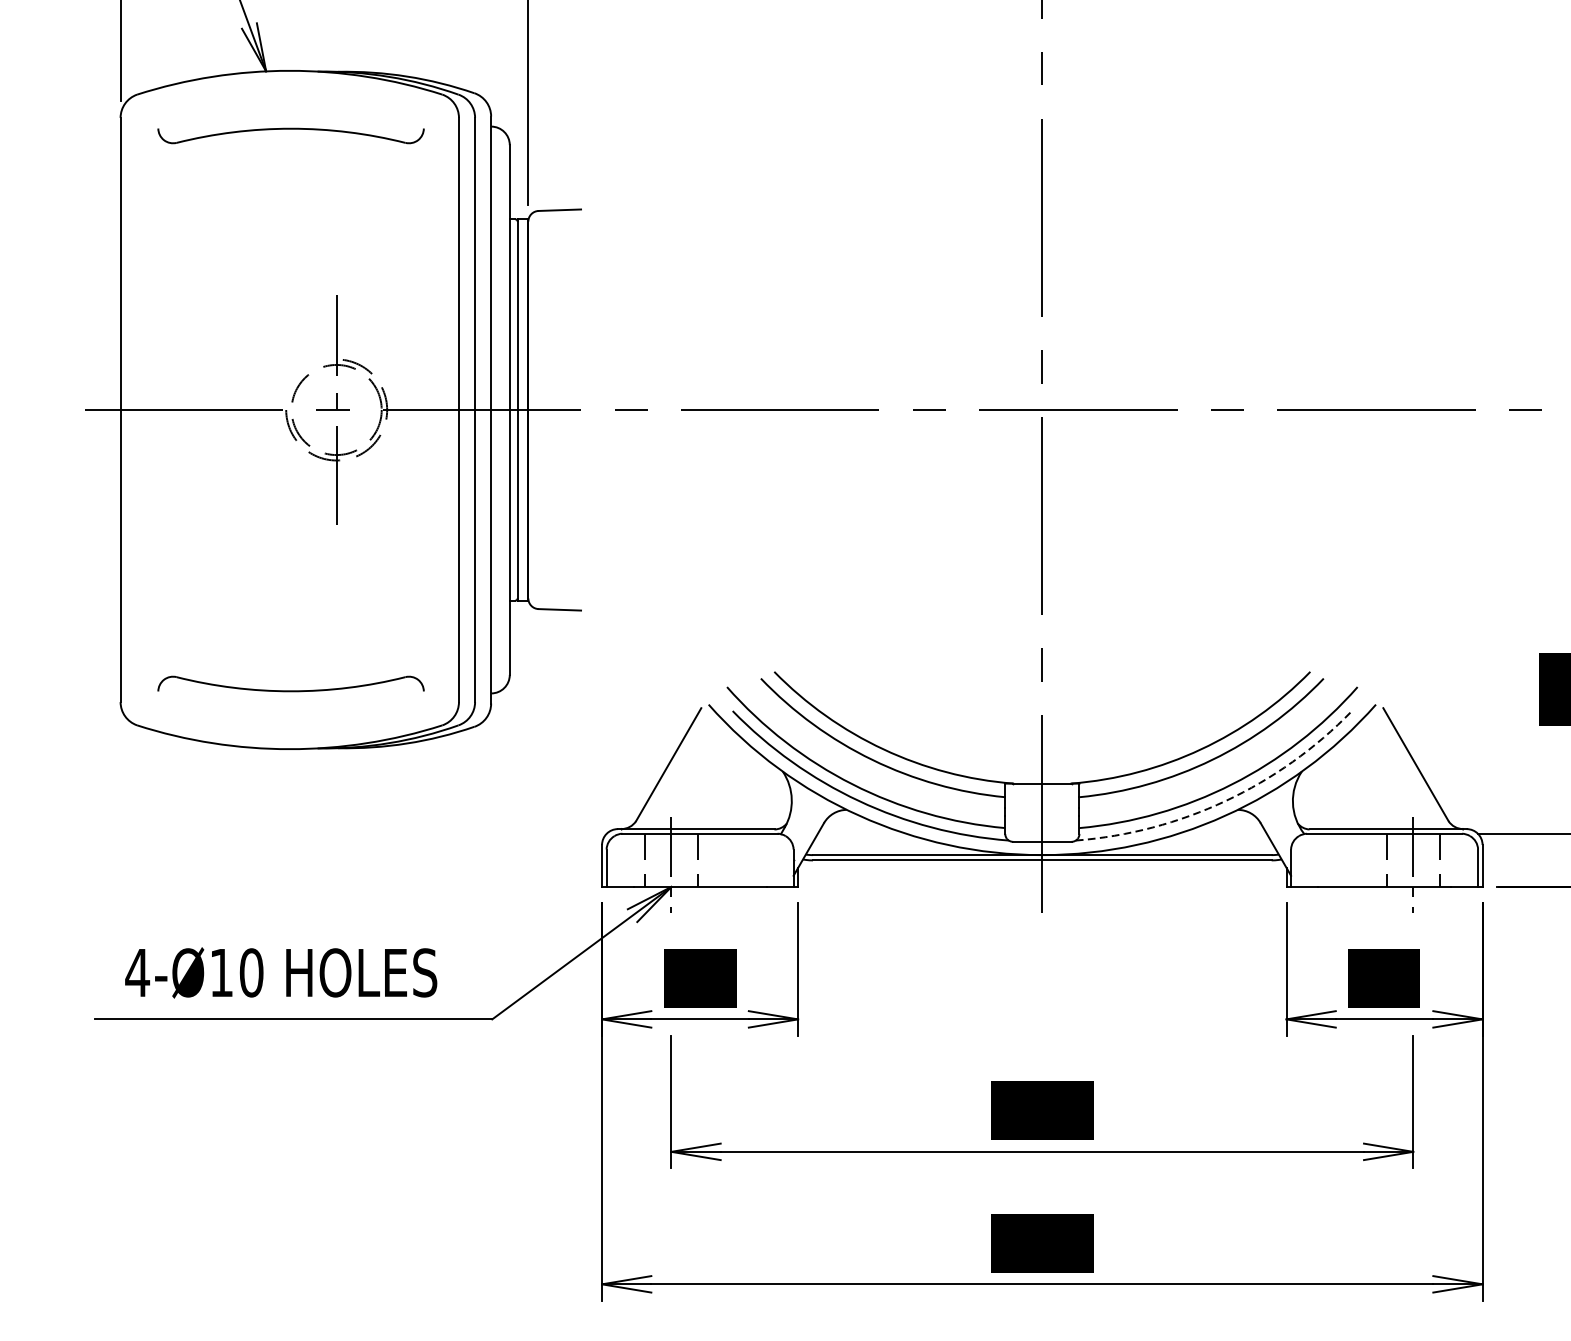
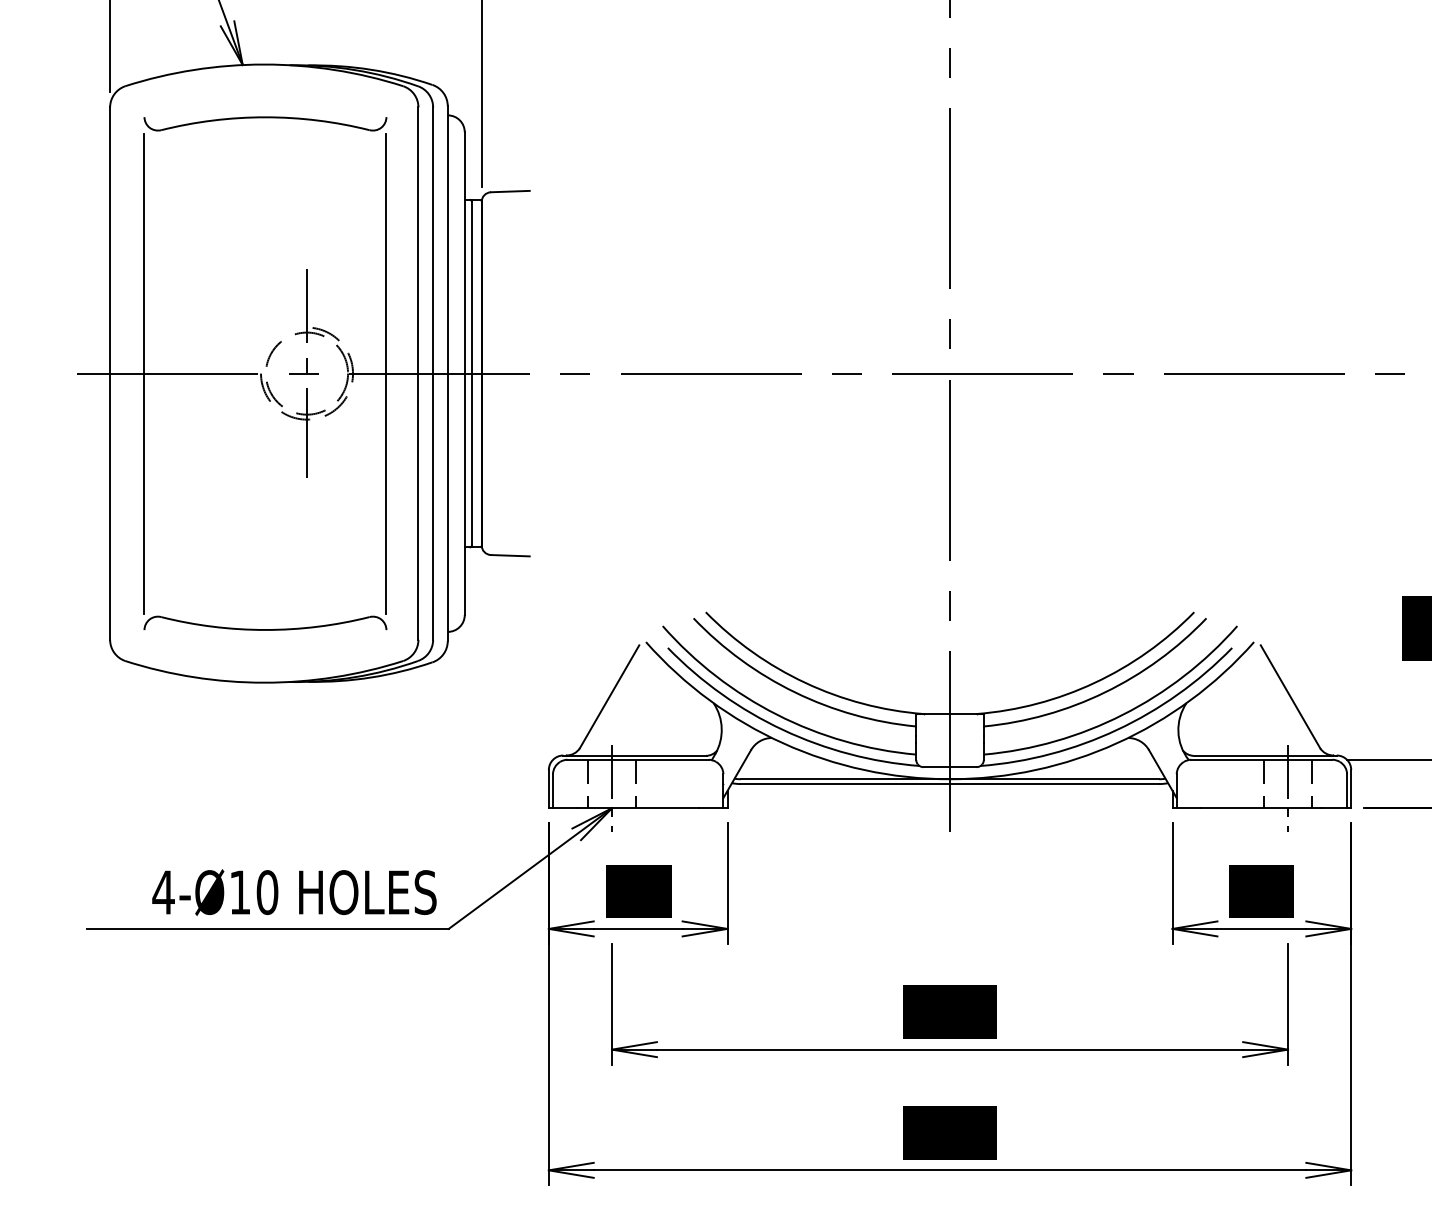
line: (158, 409) -> (144, 373), added
line: (423, 409) -> (386, 373), added
arc: (1226, 800) -> (1117, 729), dashed -> solid
text: (281, 972) -> (294, 892), moved

